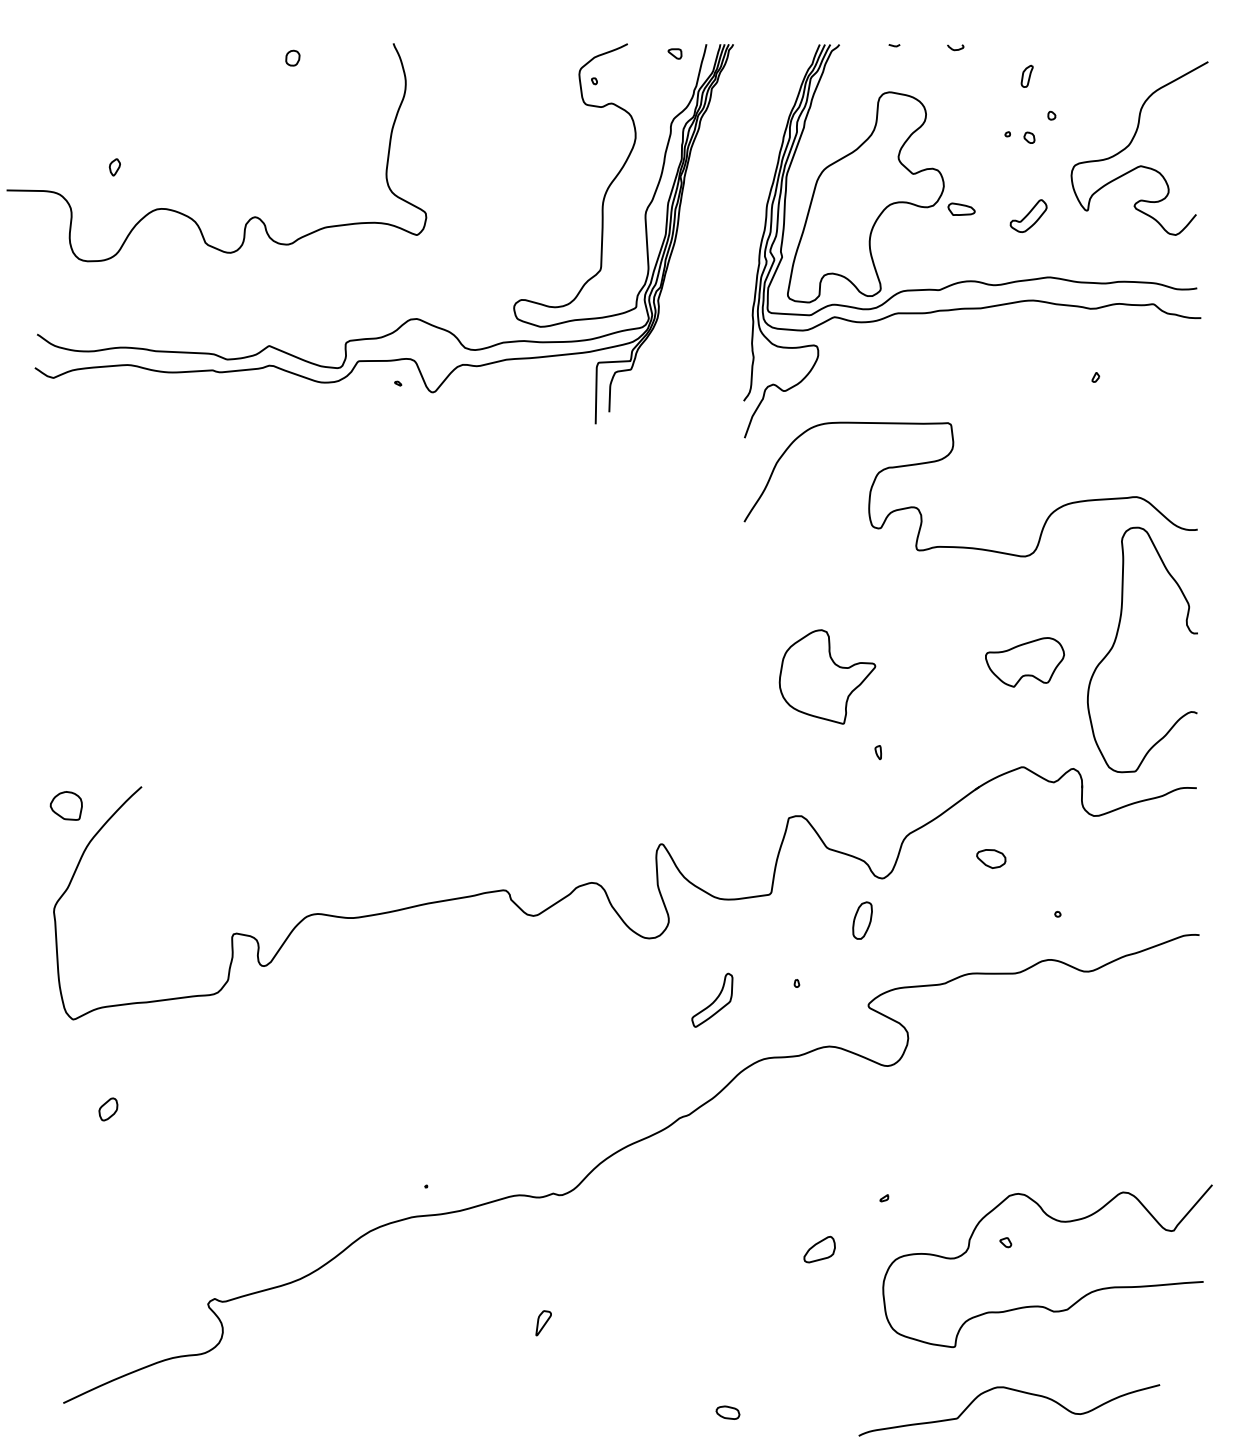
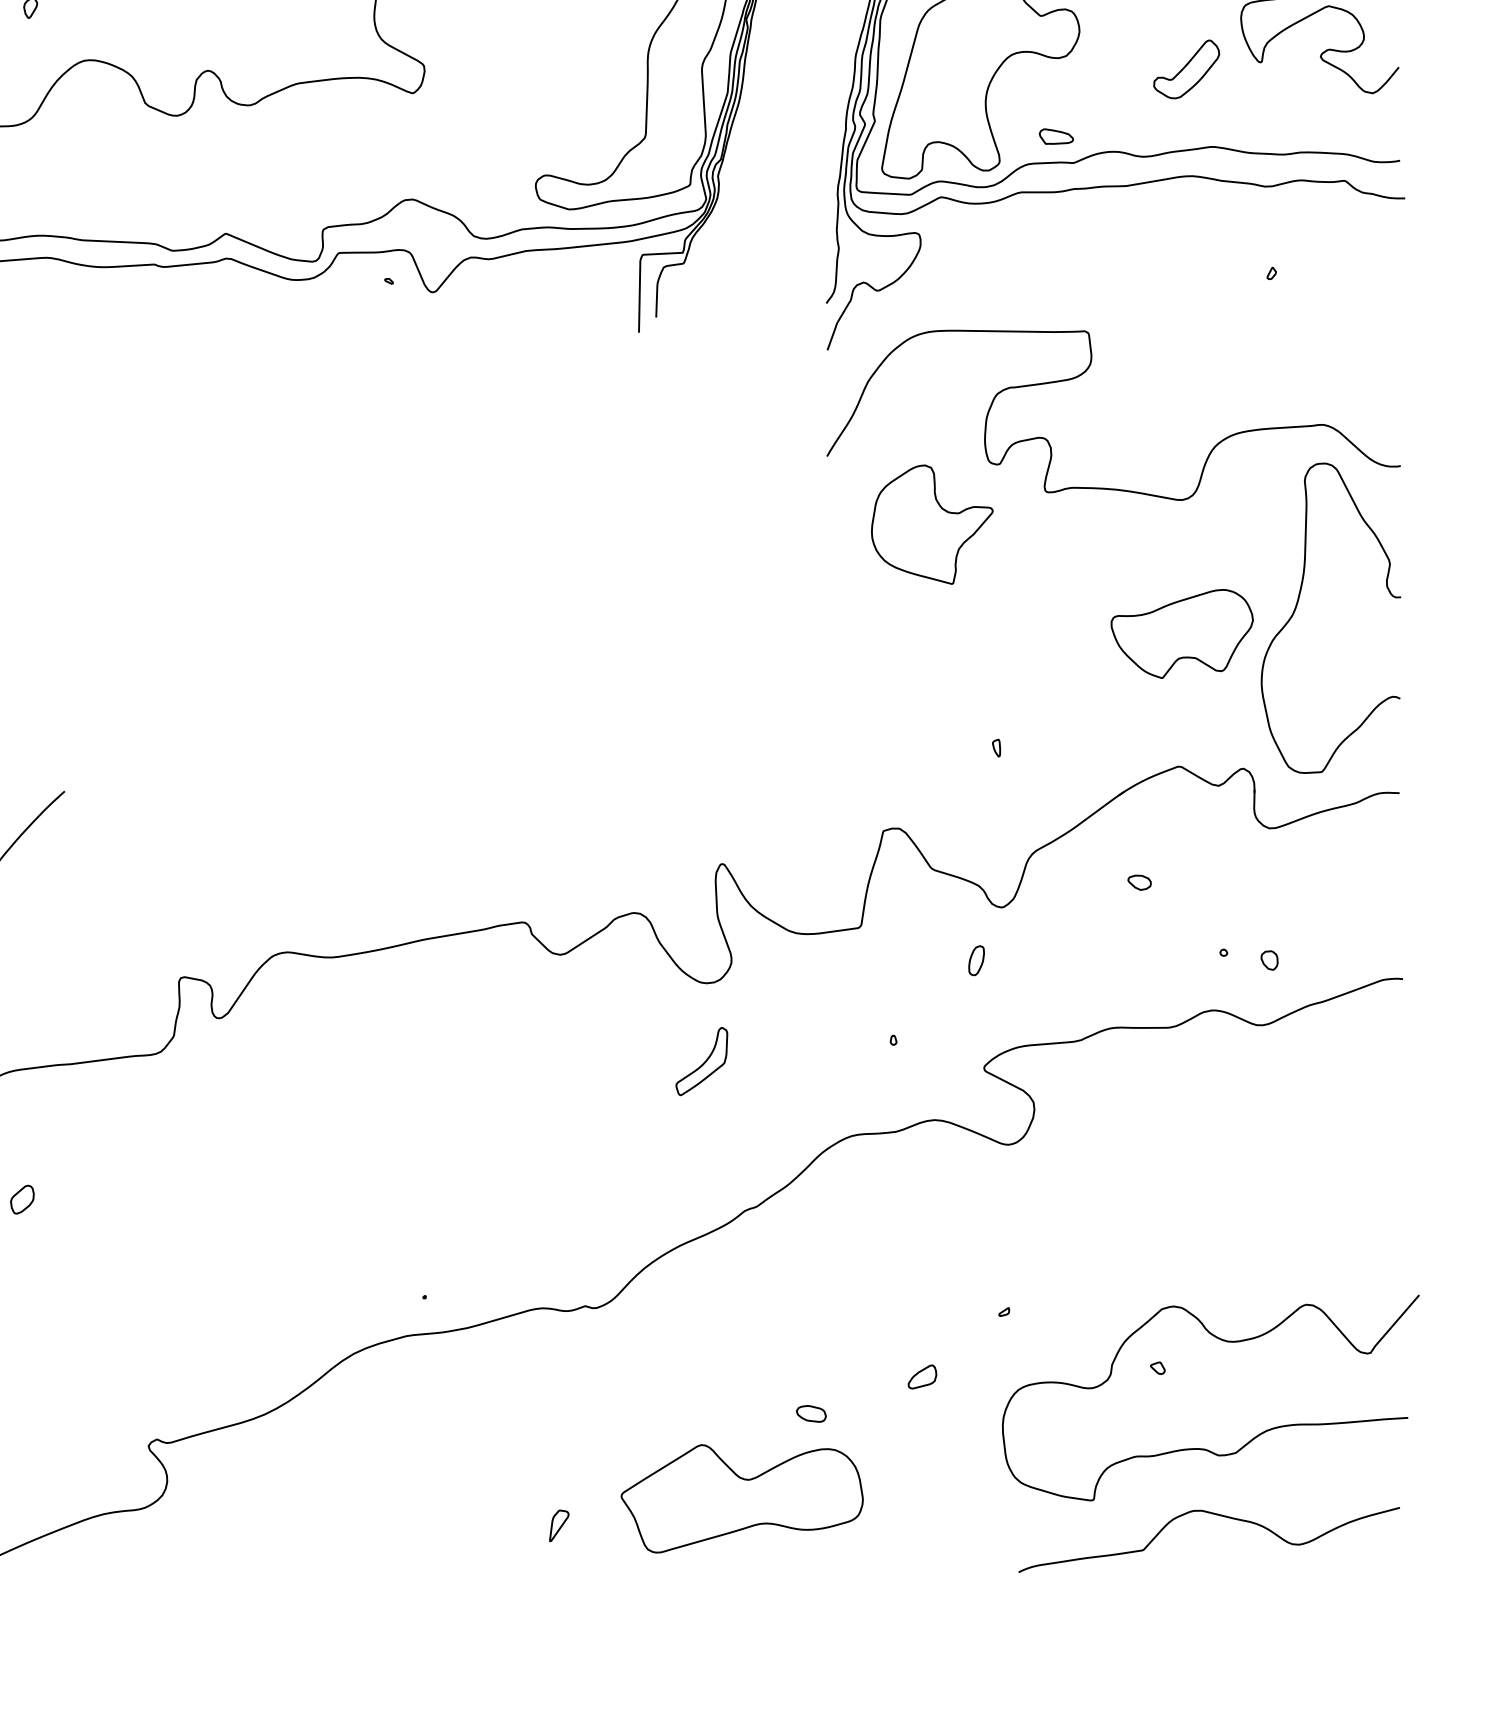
part: (961, 208) -> (1056, 135), moved
part: (1028, 215) -> (1186, 68), size x1.43
part: (1024, 662) -> (1181, 634), size x1.43
part: (827, 676) -> (932, 524), moved
part: (991, 858) -> (1139, 882), size x0.62
part: (862, 920) -> (976, 960), size x0.62
part: (1093, 920) -> (1268, 960), added
part: (712, 999) -> (701, 1060), moved
part: (819, 1249) -> (922, 1376), size x0.71
part: (543, 1323) -> (559, 1526), moved
part: (677, 1345) -> (742, 1498), added
curve: (1015, 1391) -> (1216, 1516), moved
part: (727, 1412) -> (810, 1413), moved

